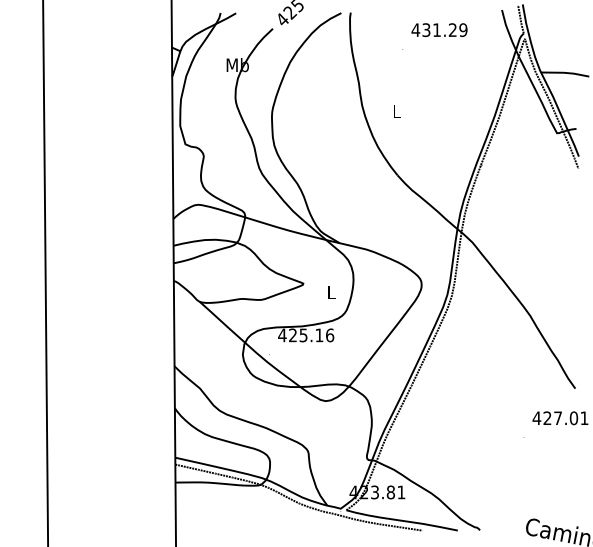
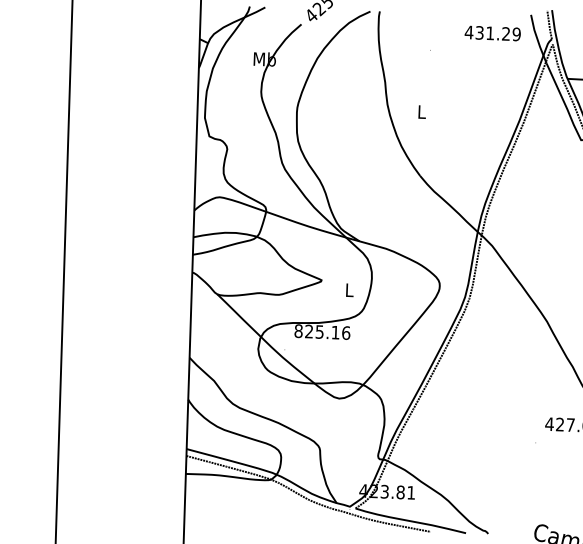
text: (439, 30) -> (492, 33), moved
text: (282, 335) -> (298, 331), 425.16 -> 825.16

